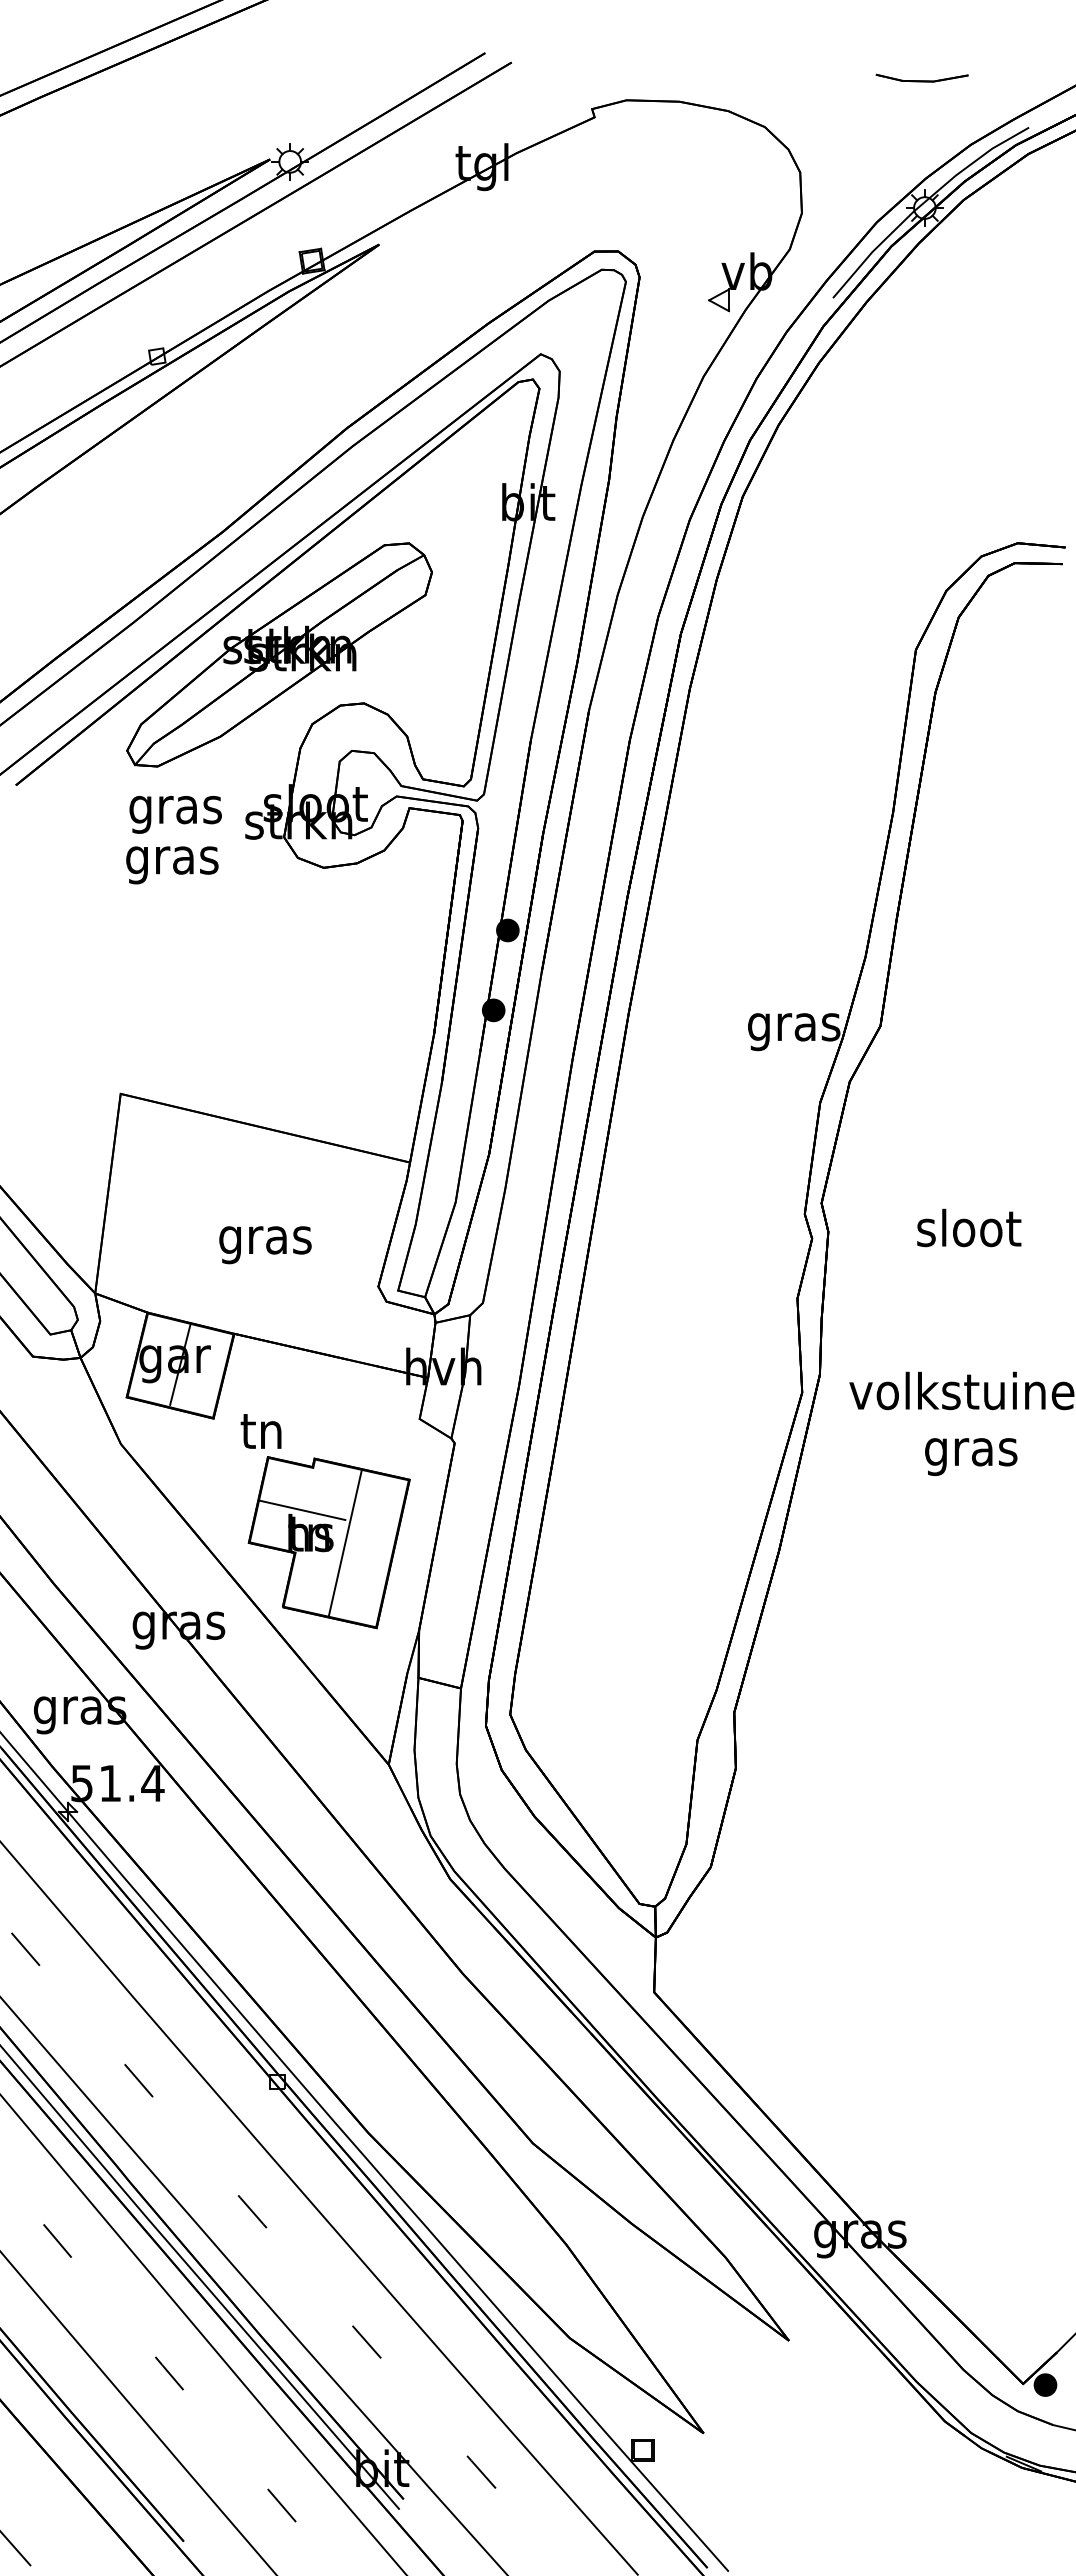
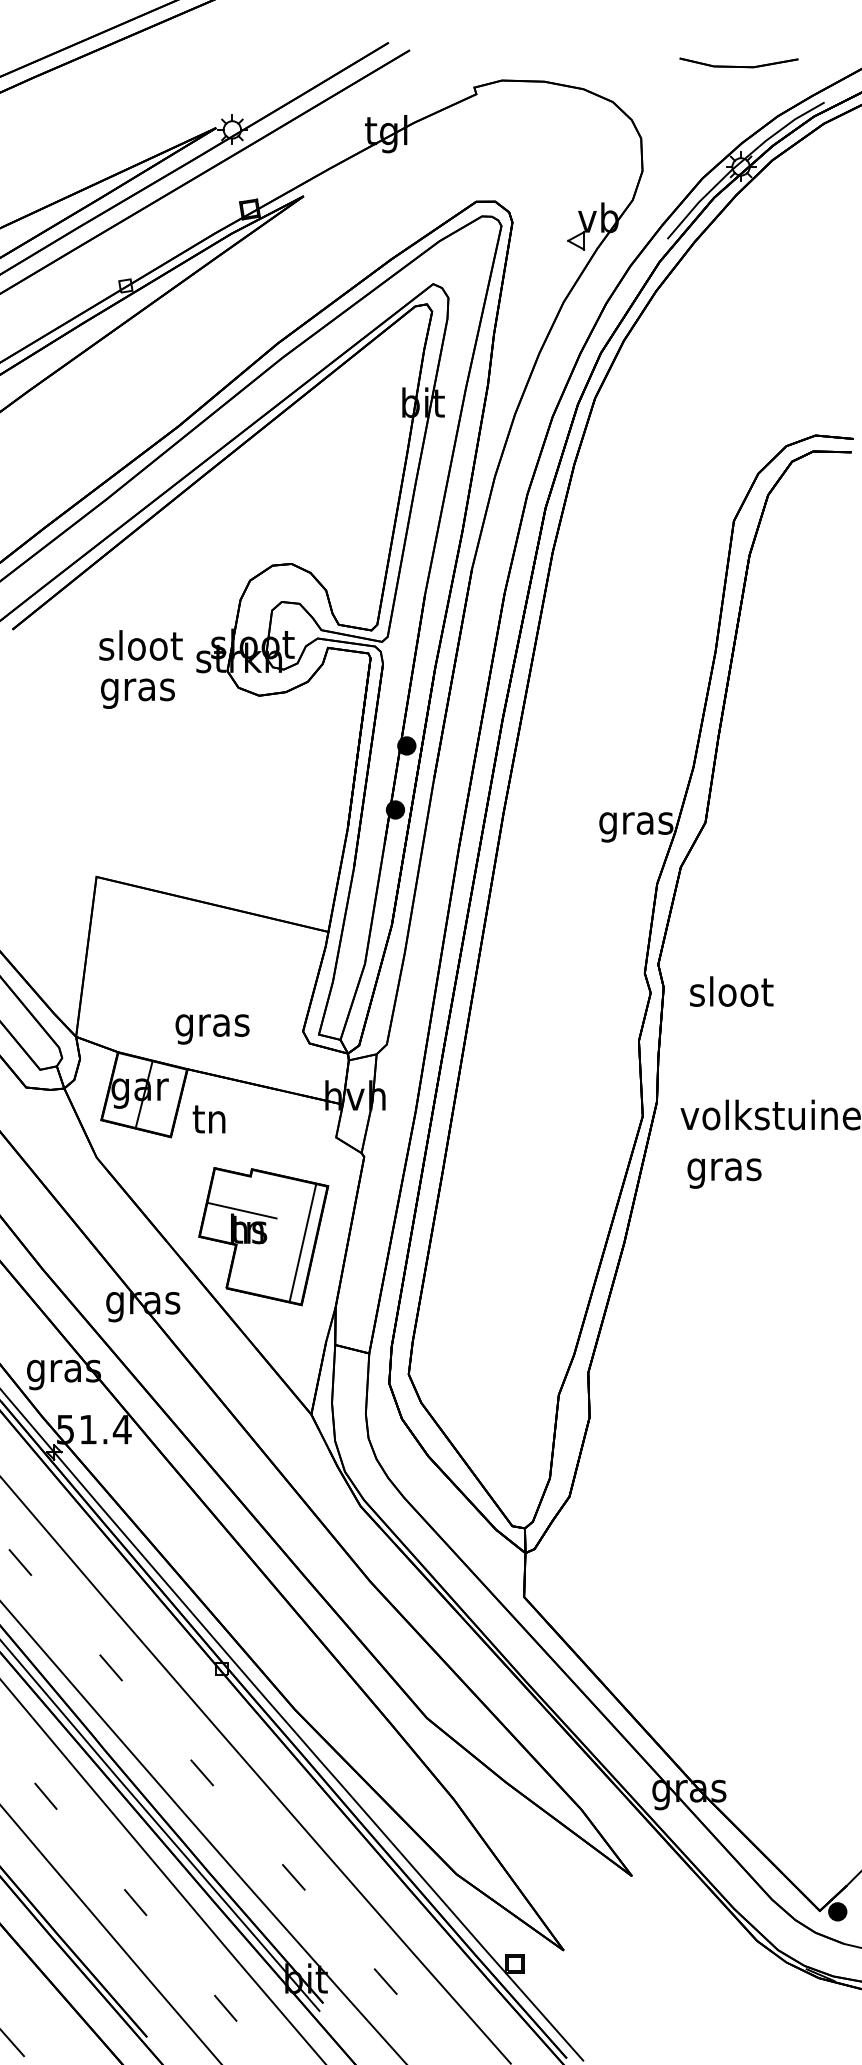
part: (921, 77) -> (738, 62), size x1.6
part: (279, 654) -> (223, 524), removed
text: (176, 809) -> (141, 648), gras -> sloot
text: (969, 1227) -> (731, 991), moved
text: (265, 1245) -> (212, 1029), moved
text: (260, 1431) -> (208, 1119), moved
text: (971, 1457) -> (724, 1173), moved
line: (345, 1543) -> (303, 1242), moved

